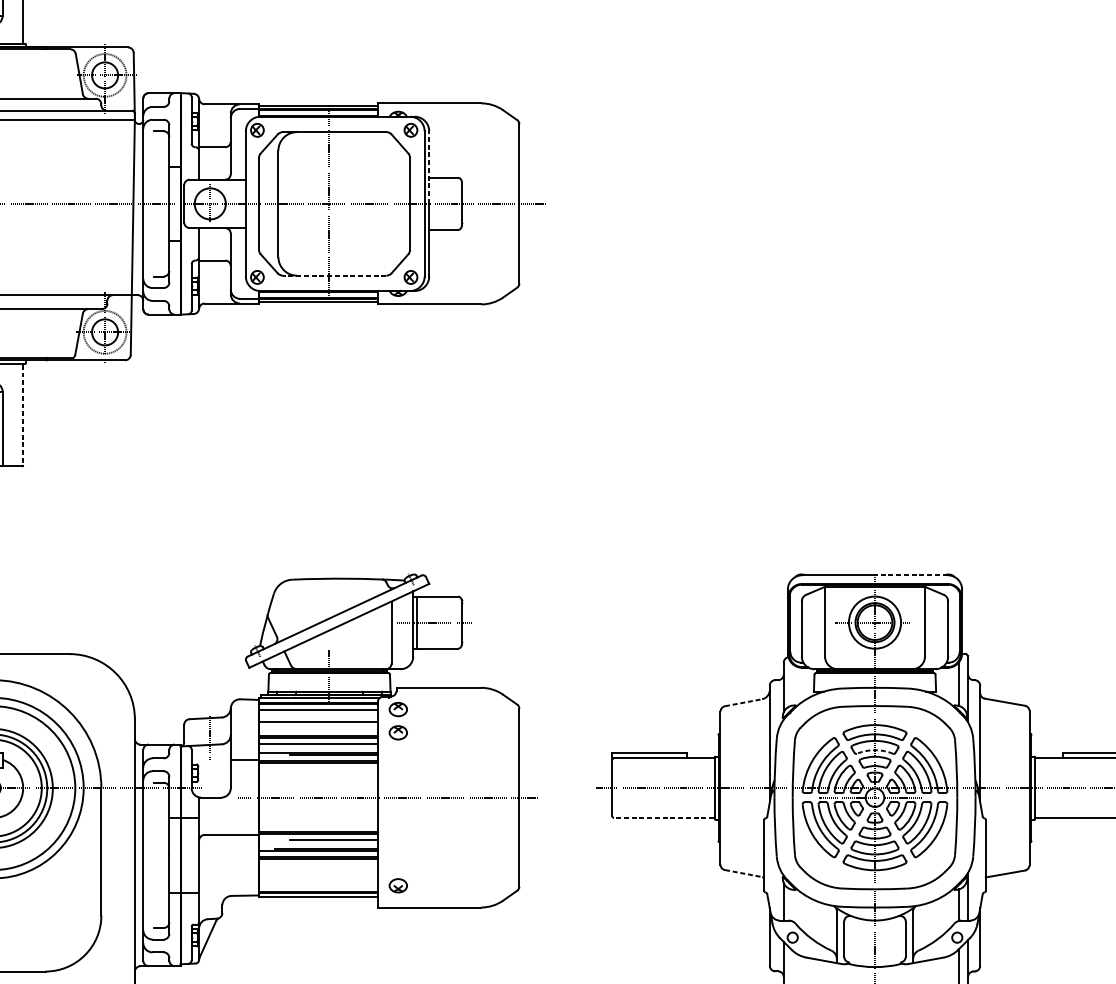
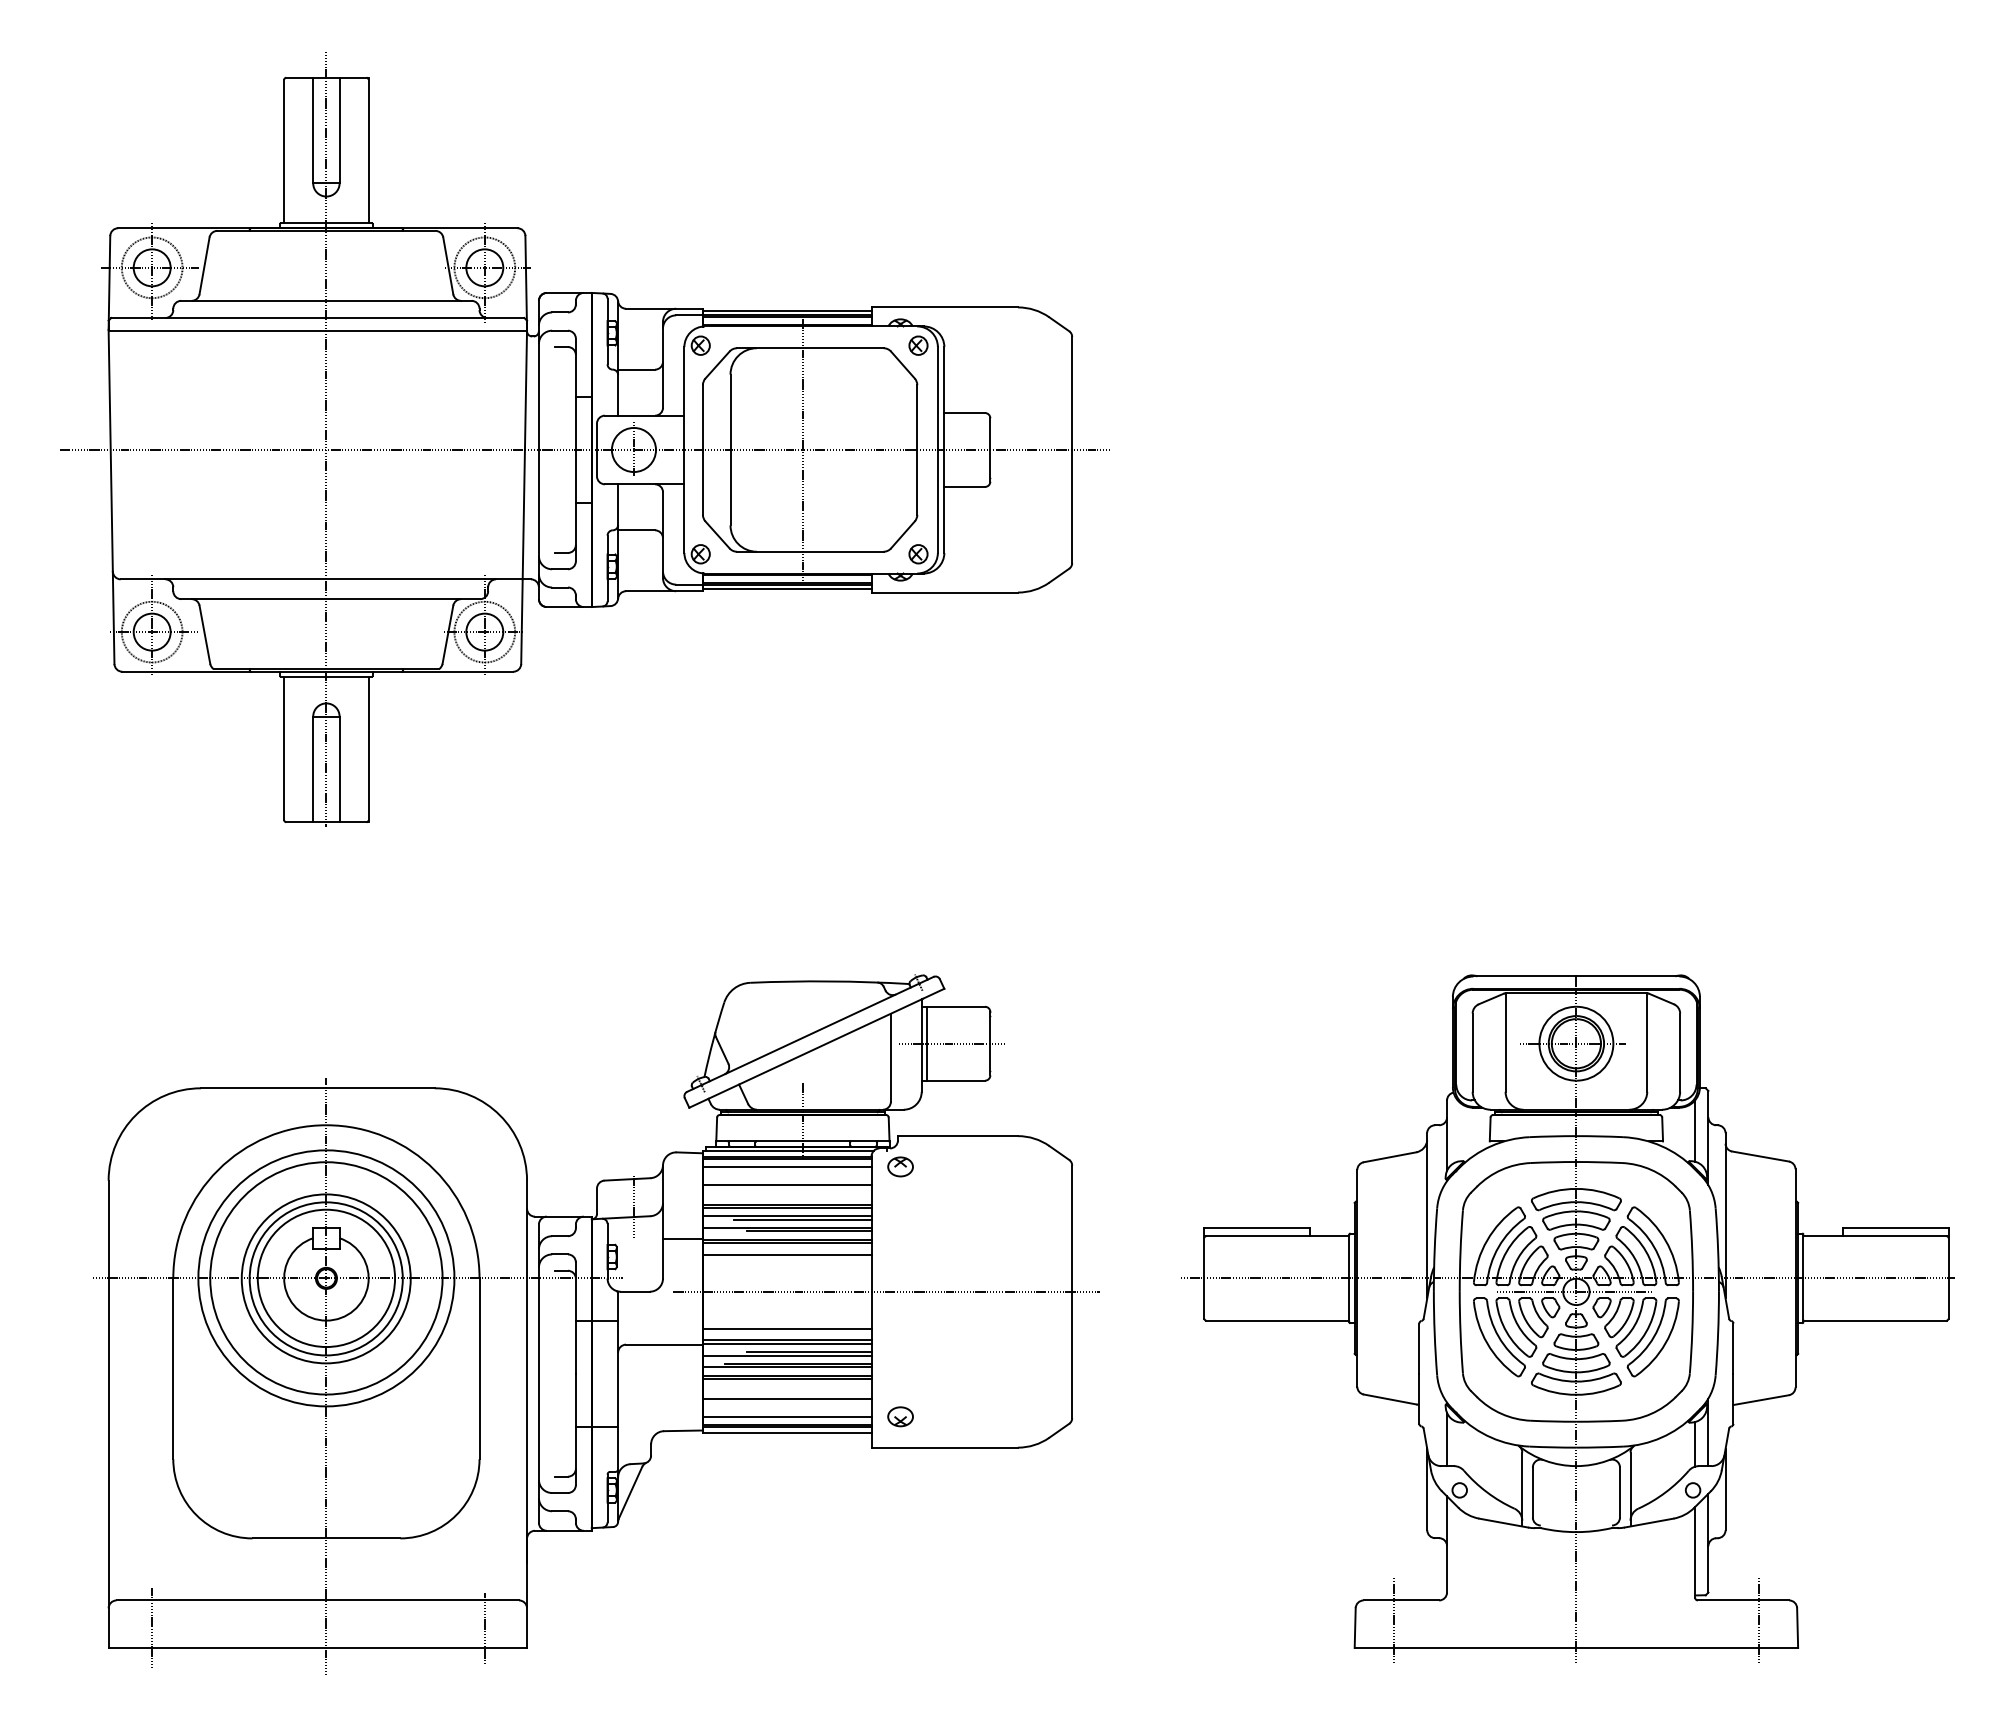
line: (429, 167) -> (944, 398), dashed -> solid
line: (334, 275) -> (809, 551), dashed -> solid
line: (23, 415) -> (368, 749), dashed -> solid
line: (911, 575) -> (1627, 976), dashed -> solid
line: (743, 702) -> (1390, 1157), dashed -> solid
part: (398, 732) -> (900, 1199), removed
line: (329, 746) -> (802, 1219), added
arc: (875, 750) -> (1576, 1224), dashed -> solid
line: (317, 771) -> (786, 1254), added
line: (663, 817) -> (1276, 1320), dashed -> solid
line: (317, 823) -> (786, 1328), added
line: (317, 842) -> (786, 1355), added
line: (317, 872) -> (786, 1398), added
line: (743, 873) -> (1390, 1399), dashed -> solid
line: (317, 885) -> (786, 1416), added

